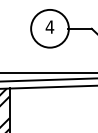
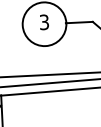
text: (49, 26) -> (43, 21), 4 -> 3

